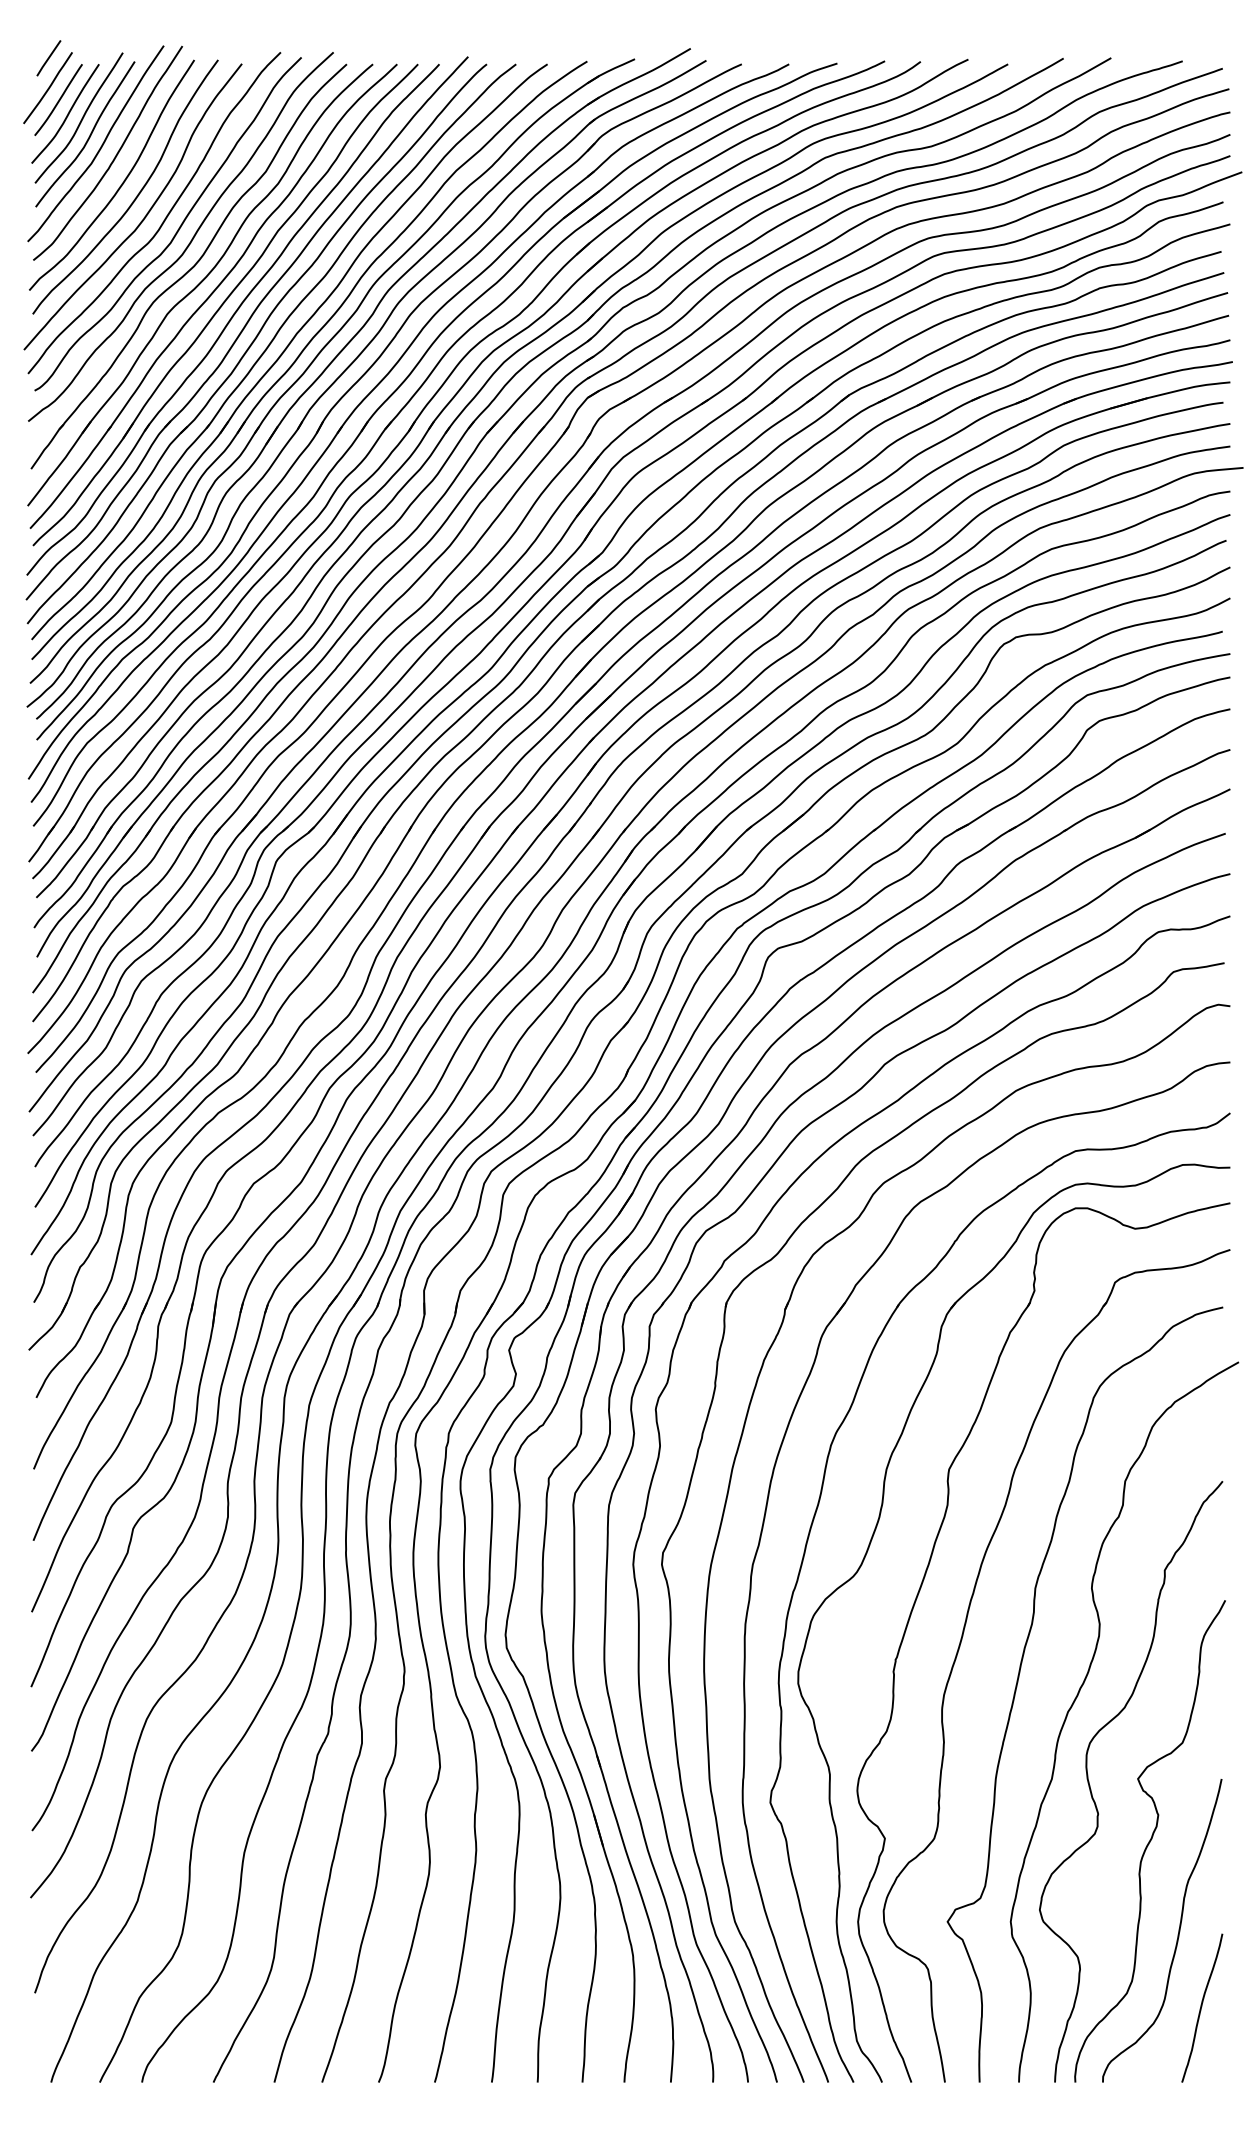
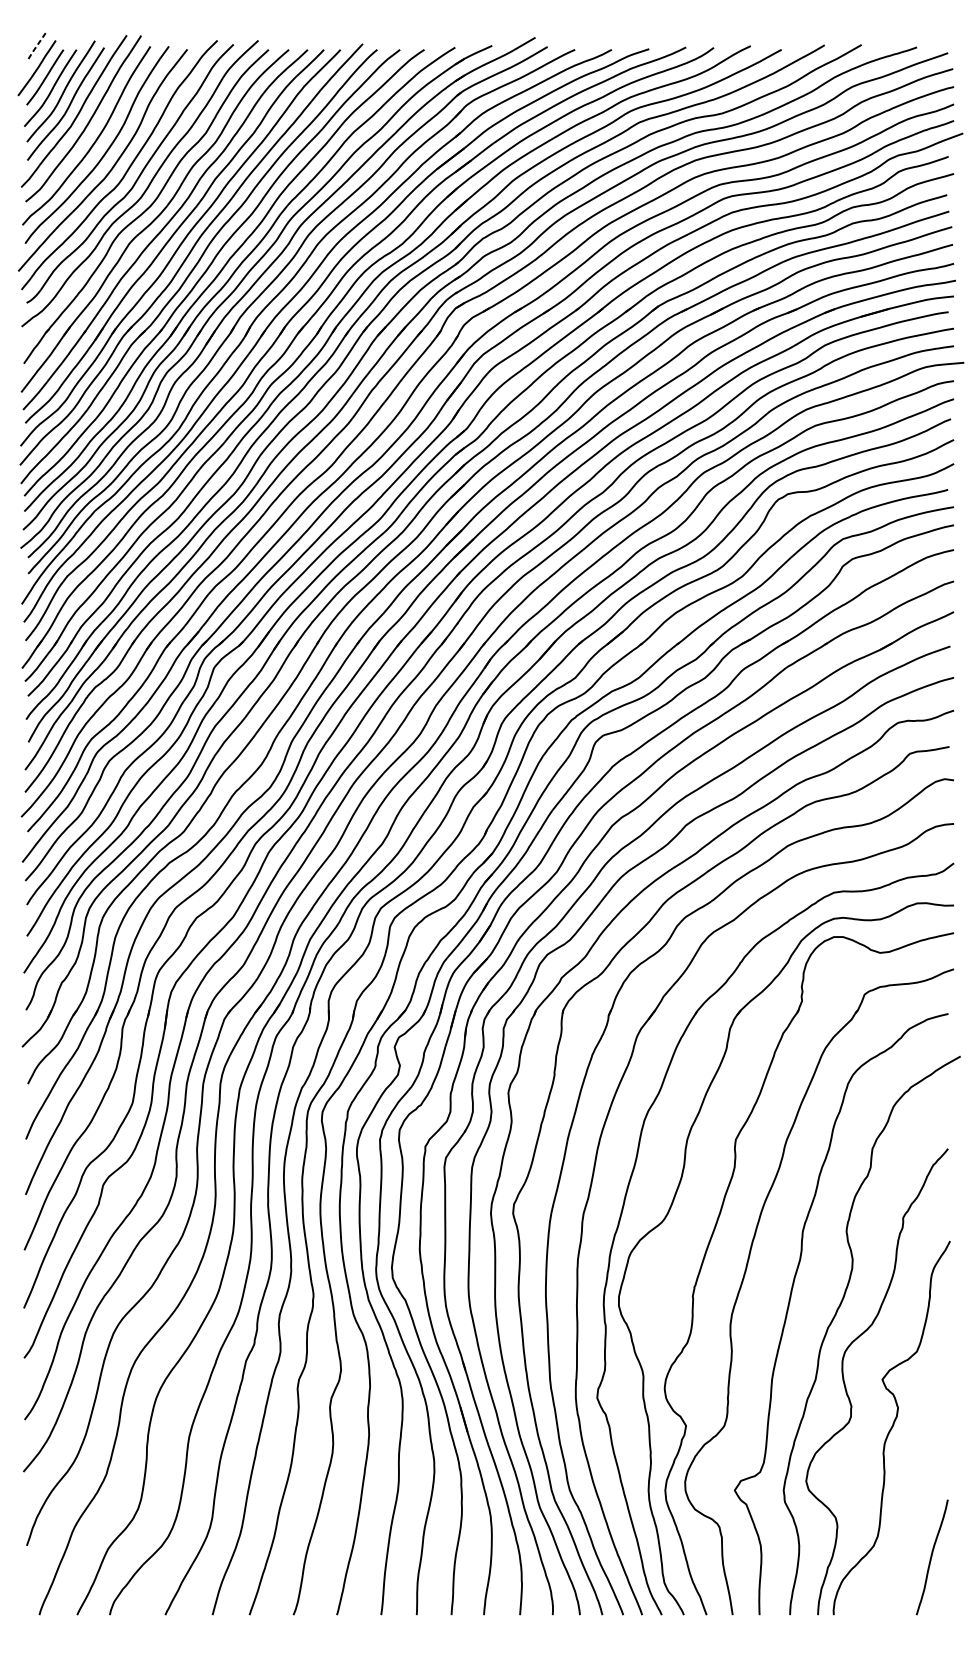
line: (48, 58) -> (37, 45), solid -> dashed
curve: (1177, 1934) -> (913, 1500), removed

